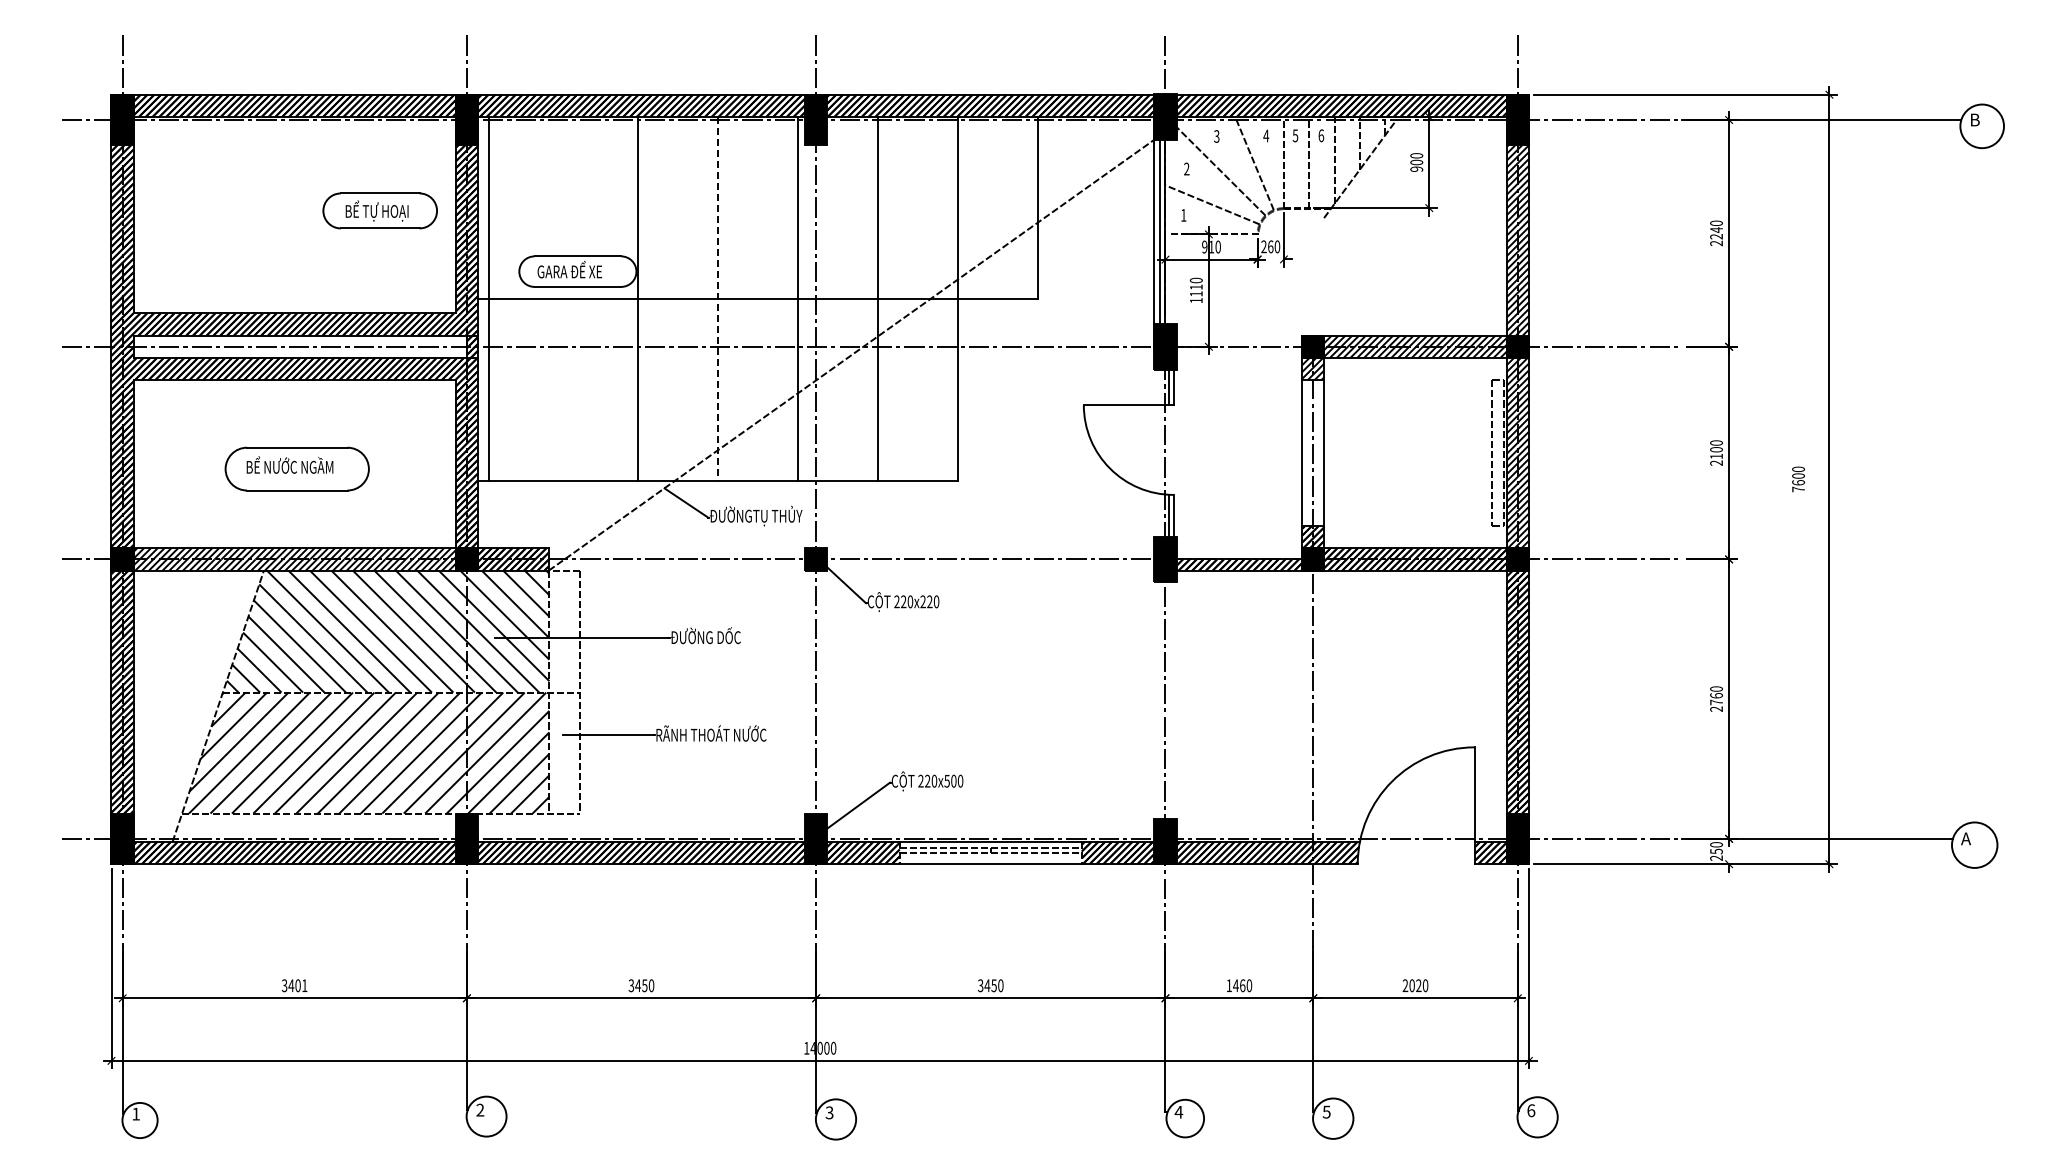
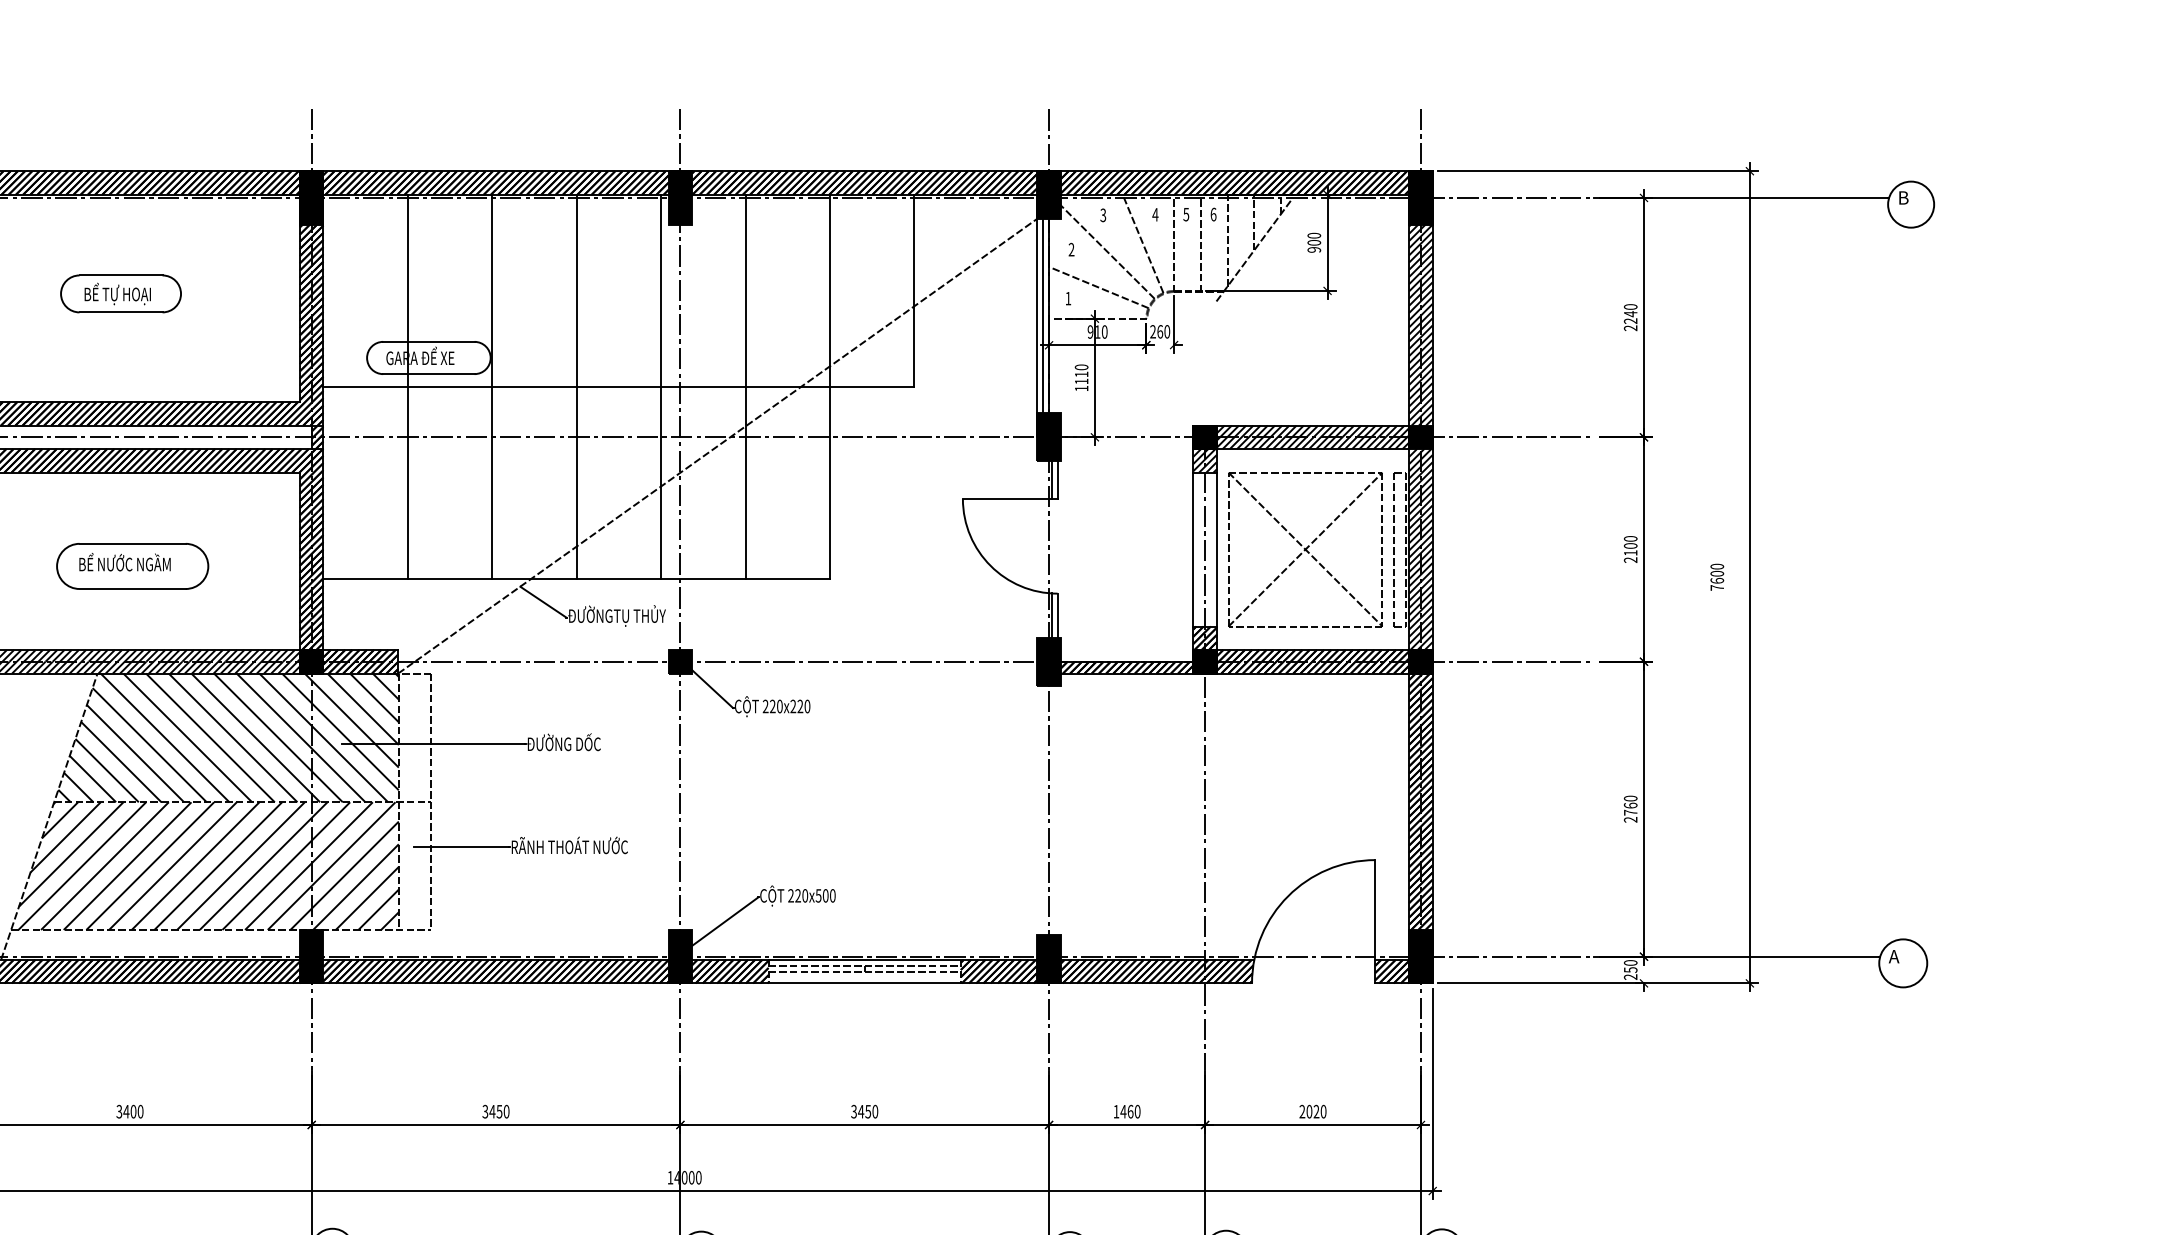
part: (379, 210) -> (120, 293), moved
line: (488, 299) -> (407, 387), moved
line: (717, 299) -> (576, 387), dashed -> solid
part: (1408, 452) -> (1305, 548), added
text: (304, 985) -> (140, 1111), 3401 -> 3400

